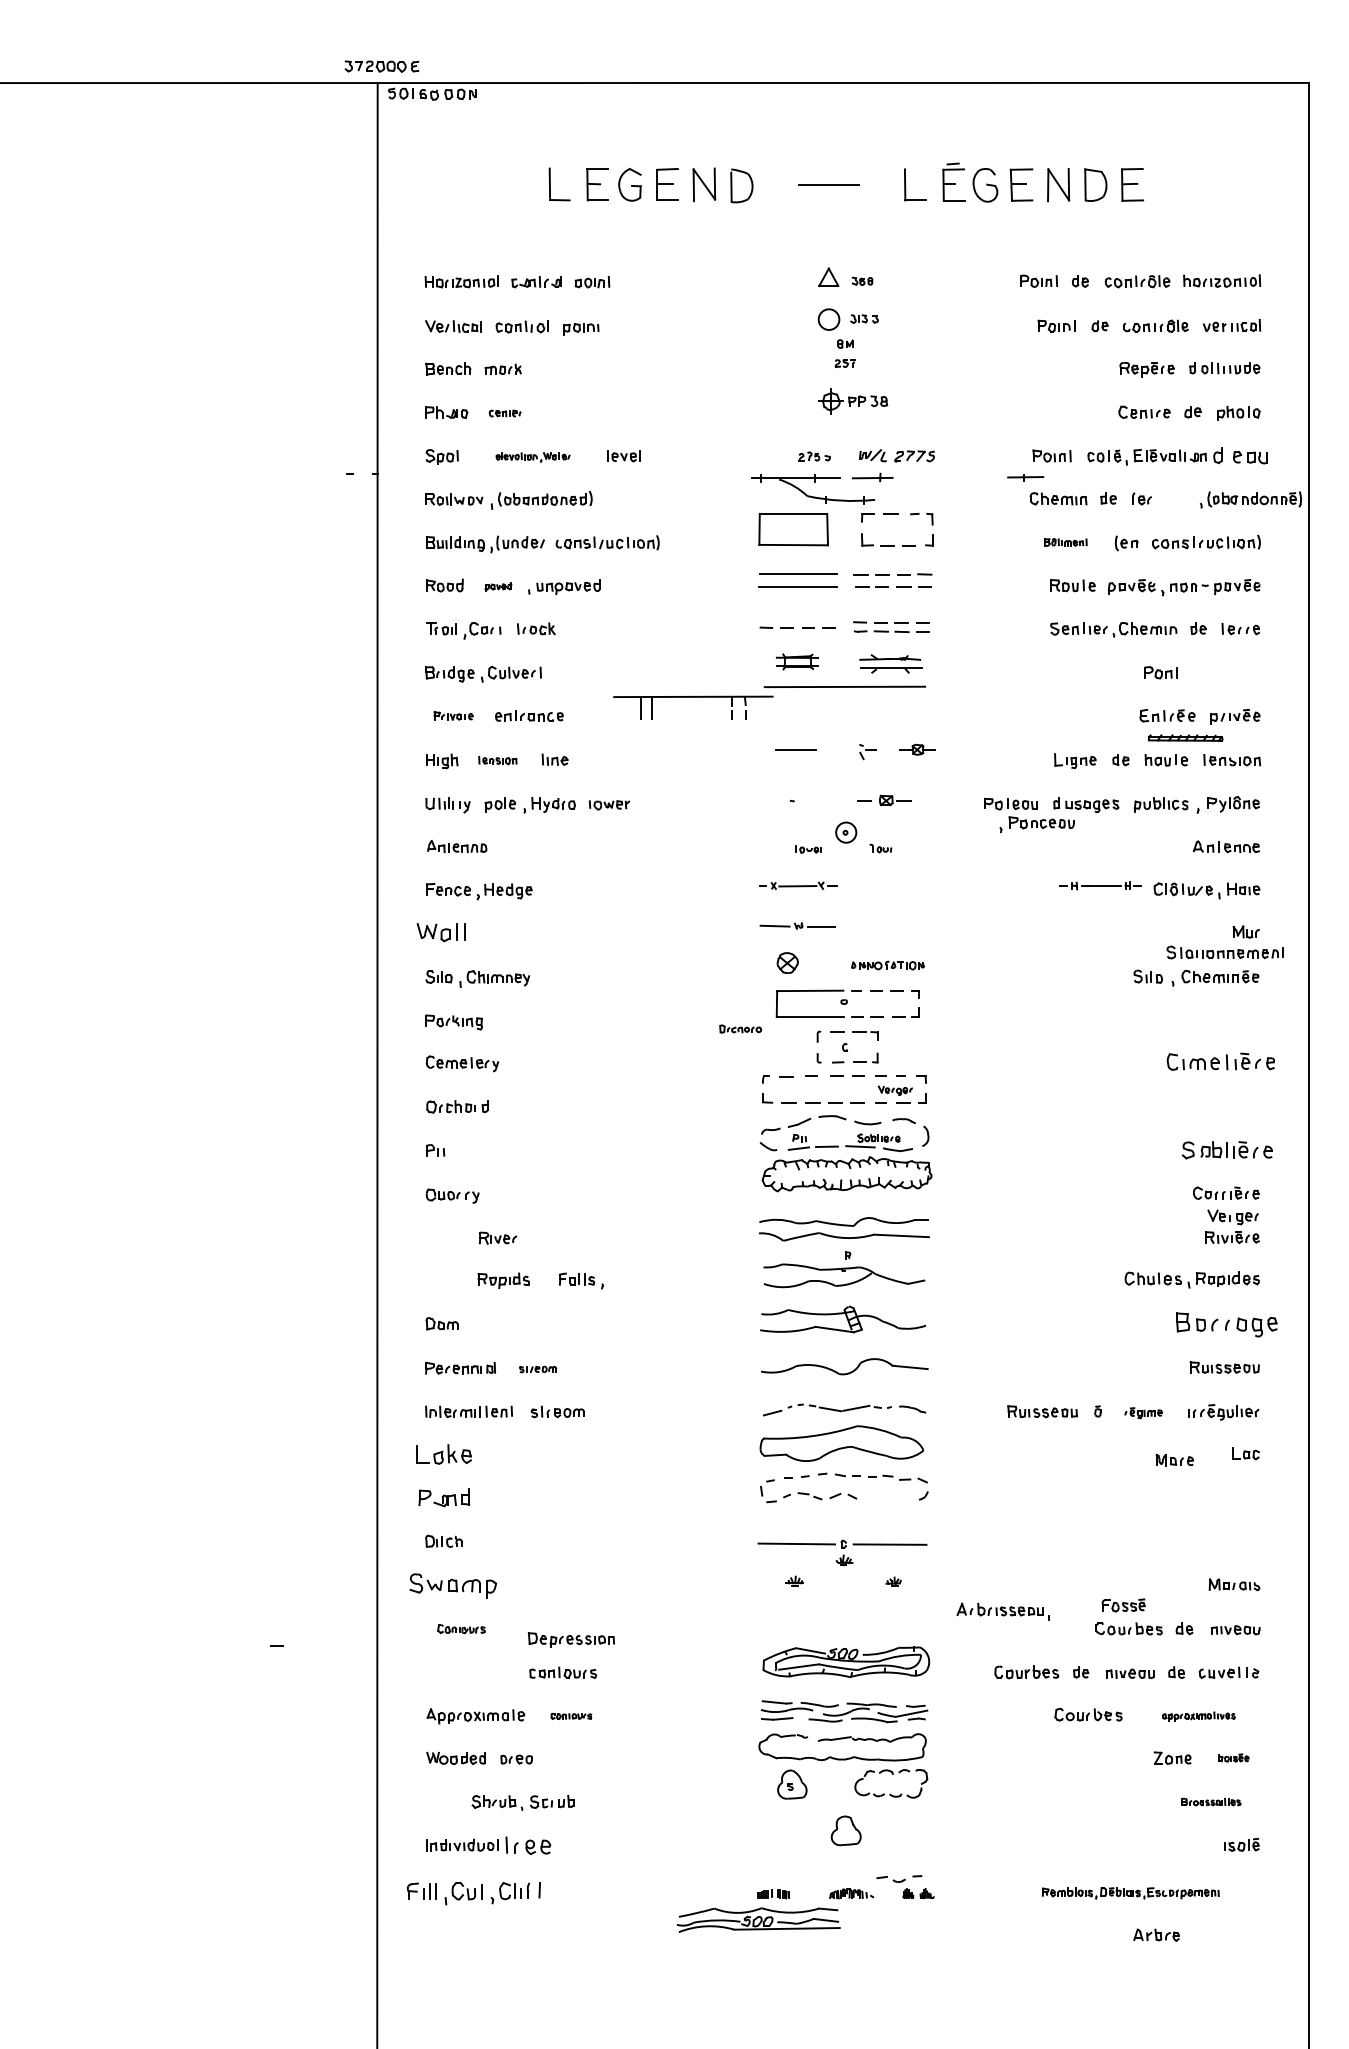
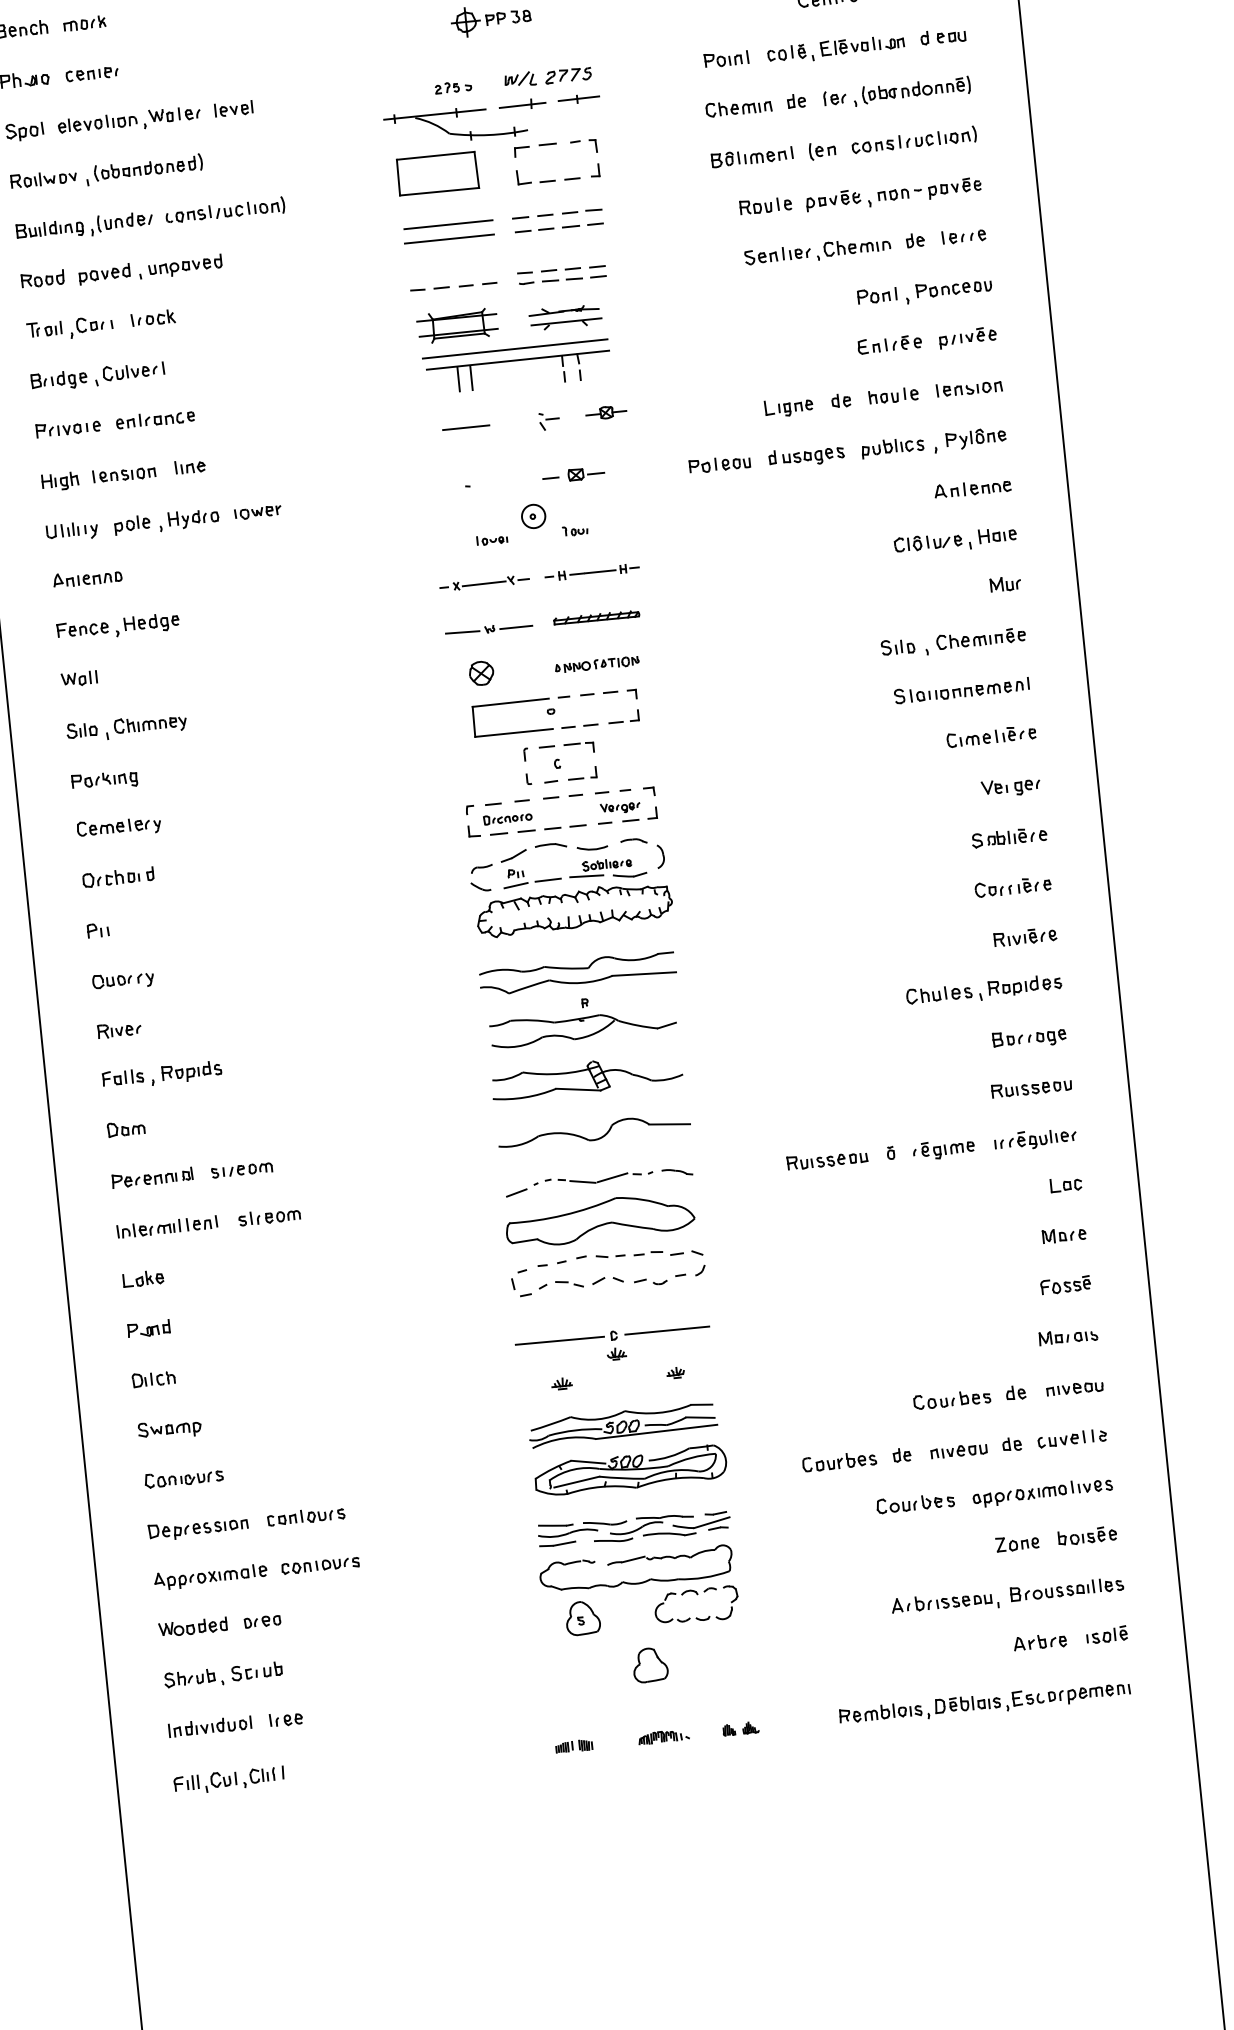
part: (505, 413) -> (92, 73), size x1.43
part: (1239, 455) -> (942, 36), size x0.71
part: (533, 457) -> (129, 121), size x1.67
part: (1025, 477) -> (578, 99), moved
part: (1250, 499) -> (911, 90), moved
part: (1065, 542) -> (752, 156), size x1.67
part: (498, 586) -> (104, 273), size x1.67
part: (797, 661) -> (457, 325), size x1.67
part: (693, 697) -> (518, 360), moved
part: (453, 715) -> (68, 427), size x1.43
part: (1185, 737) -> (596, 616), moved
part: (497, 760) -> (123, 474), size x1.43
part: (1036, 824) -> (948, 290), moved
part: (1100, 885) -> (591, 572), moved
part: (440, 932) -> (78, 678), size x0.62
part: (1224, 952) -> (960, 690), moved
part: (740, 1028) -> (507, 817), moved
part: (1220, 1061) -> (991, 736), size x0.71
part: (1227, 1150) -> (1009, 837), size x0.71
part: (1232, 1217) -> (1010, 787), moved
part: (498, 1237) -> (119, 1029), moved
part: (581, 1280) -> (128, 1078), moved
part: (1227, 1324) -> (1029, 1037), size x0.62
part: (537, 1369) -> (241, 1170), size x1.43
part: (1143, 1413) -> (943, 1150), size x1.43
part: (443, 1453) -> (142, 1277), size x0.62
part: (1174, 1459) -> (1063, 1234), moved
part: (443, 1497) -> (147, 1328), size x0.71
part: (453, 1586) -> (169, 1429), size x0.62
part: (1123, 1605) -> (1065, 1285), moved
part: (1002, 1611) -> (944, 1603), moved
part: (461, 1628) -> (183, 1477), size x1.43
part: (570, 1639) -> (197, 1528), moved
part: (571, 1716) -> (320, 1565), size x1.67
part: (1198, 1716) -> (1042, 1492), size x1.67
part: (1233, 1757) -> (1087, 1535), size x1.67
part: (1211, 1801) -> (1067, 1588), size x1.67
part: (522, 1802) -> (222, 1675), moved
part: (527, 1845) -> (285, 1719), size x0.62
part: (899, 1878) -> (660, 1280), moved
part: (473, 1893) -> (228, 1780), size x0.71
part: (1130, 1893) -> (984, 1703), size x1.43
part: (758, 1919) -> (622, 1424), moved
part: (1156, 1934) -> (1040, 1641), moved

